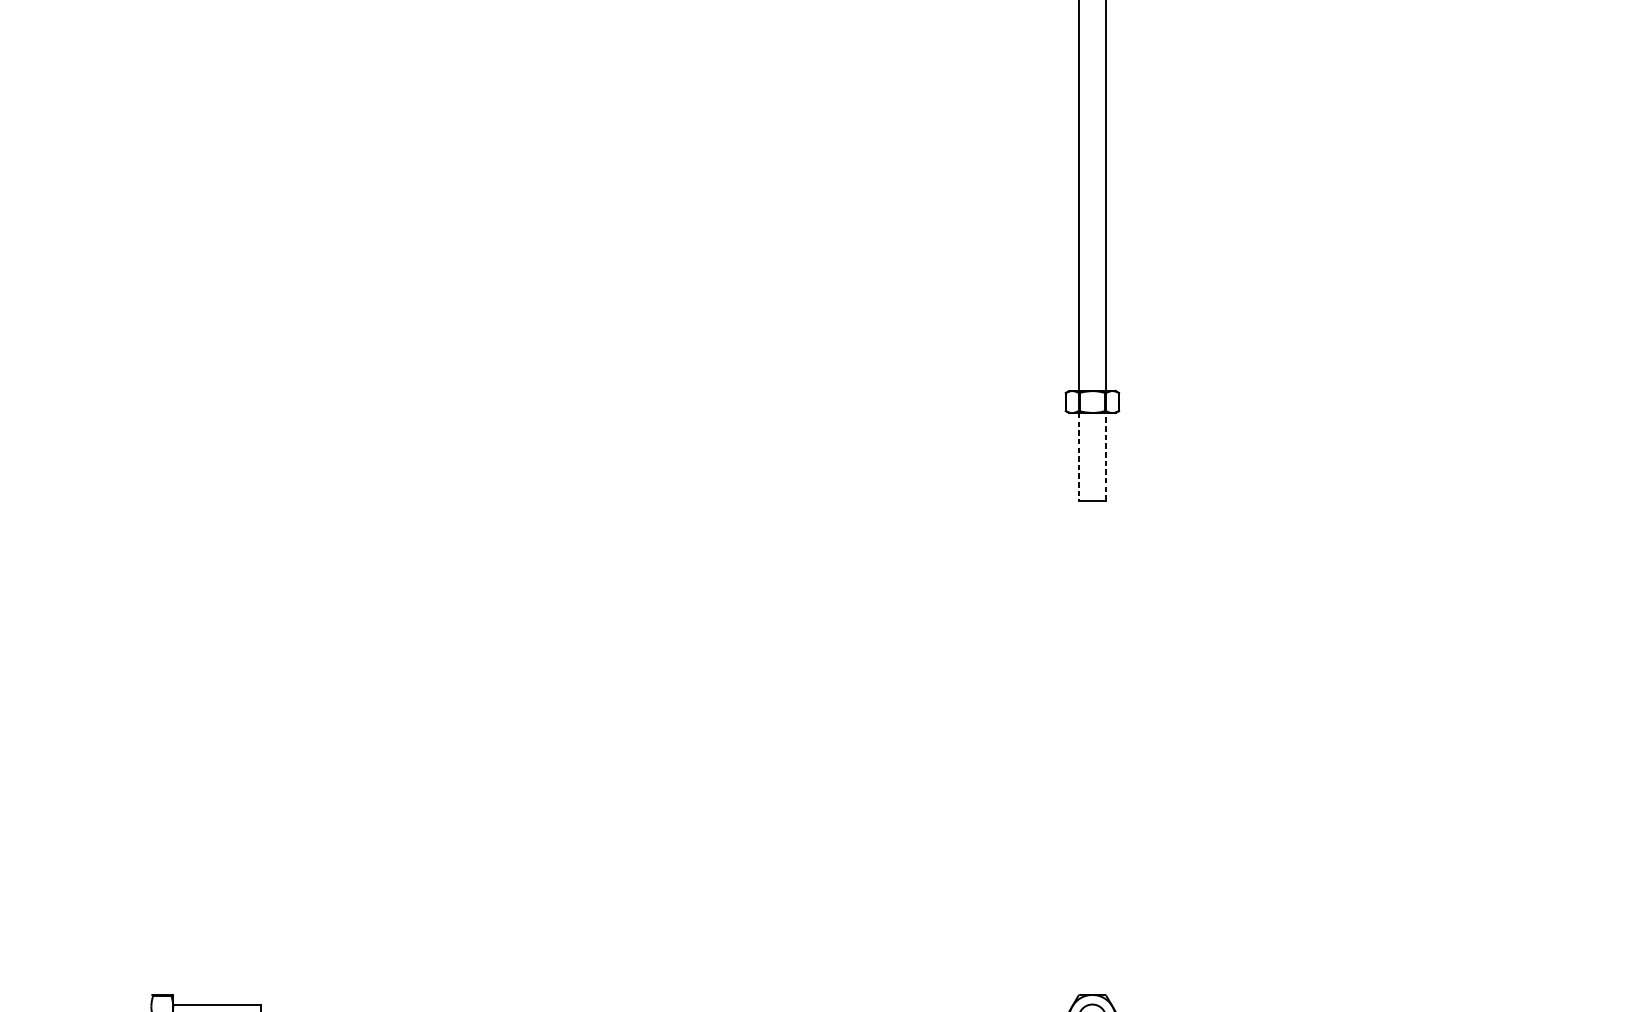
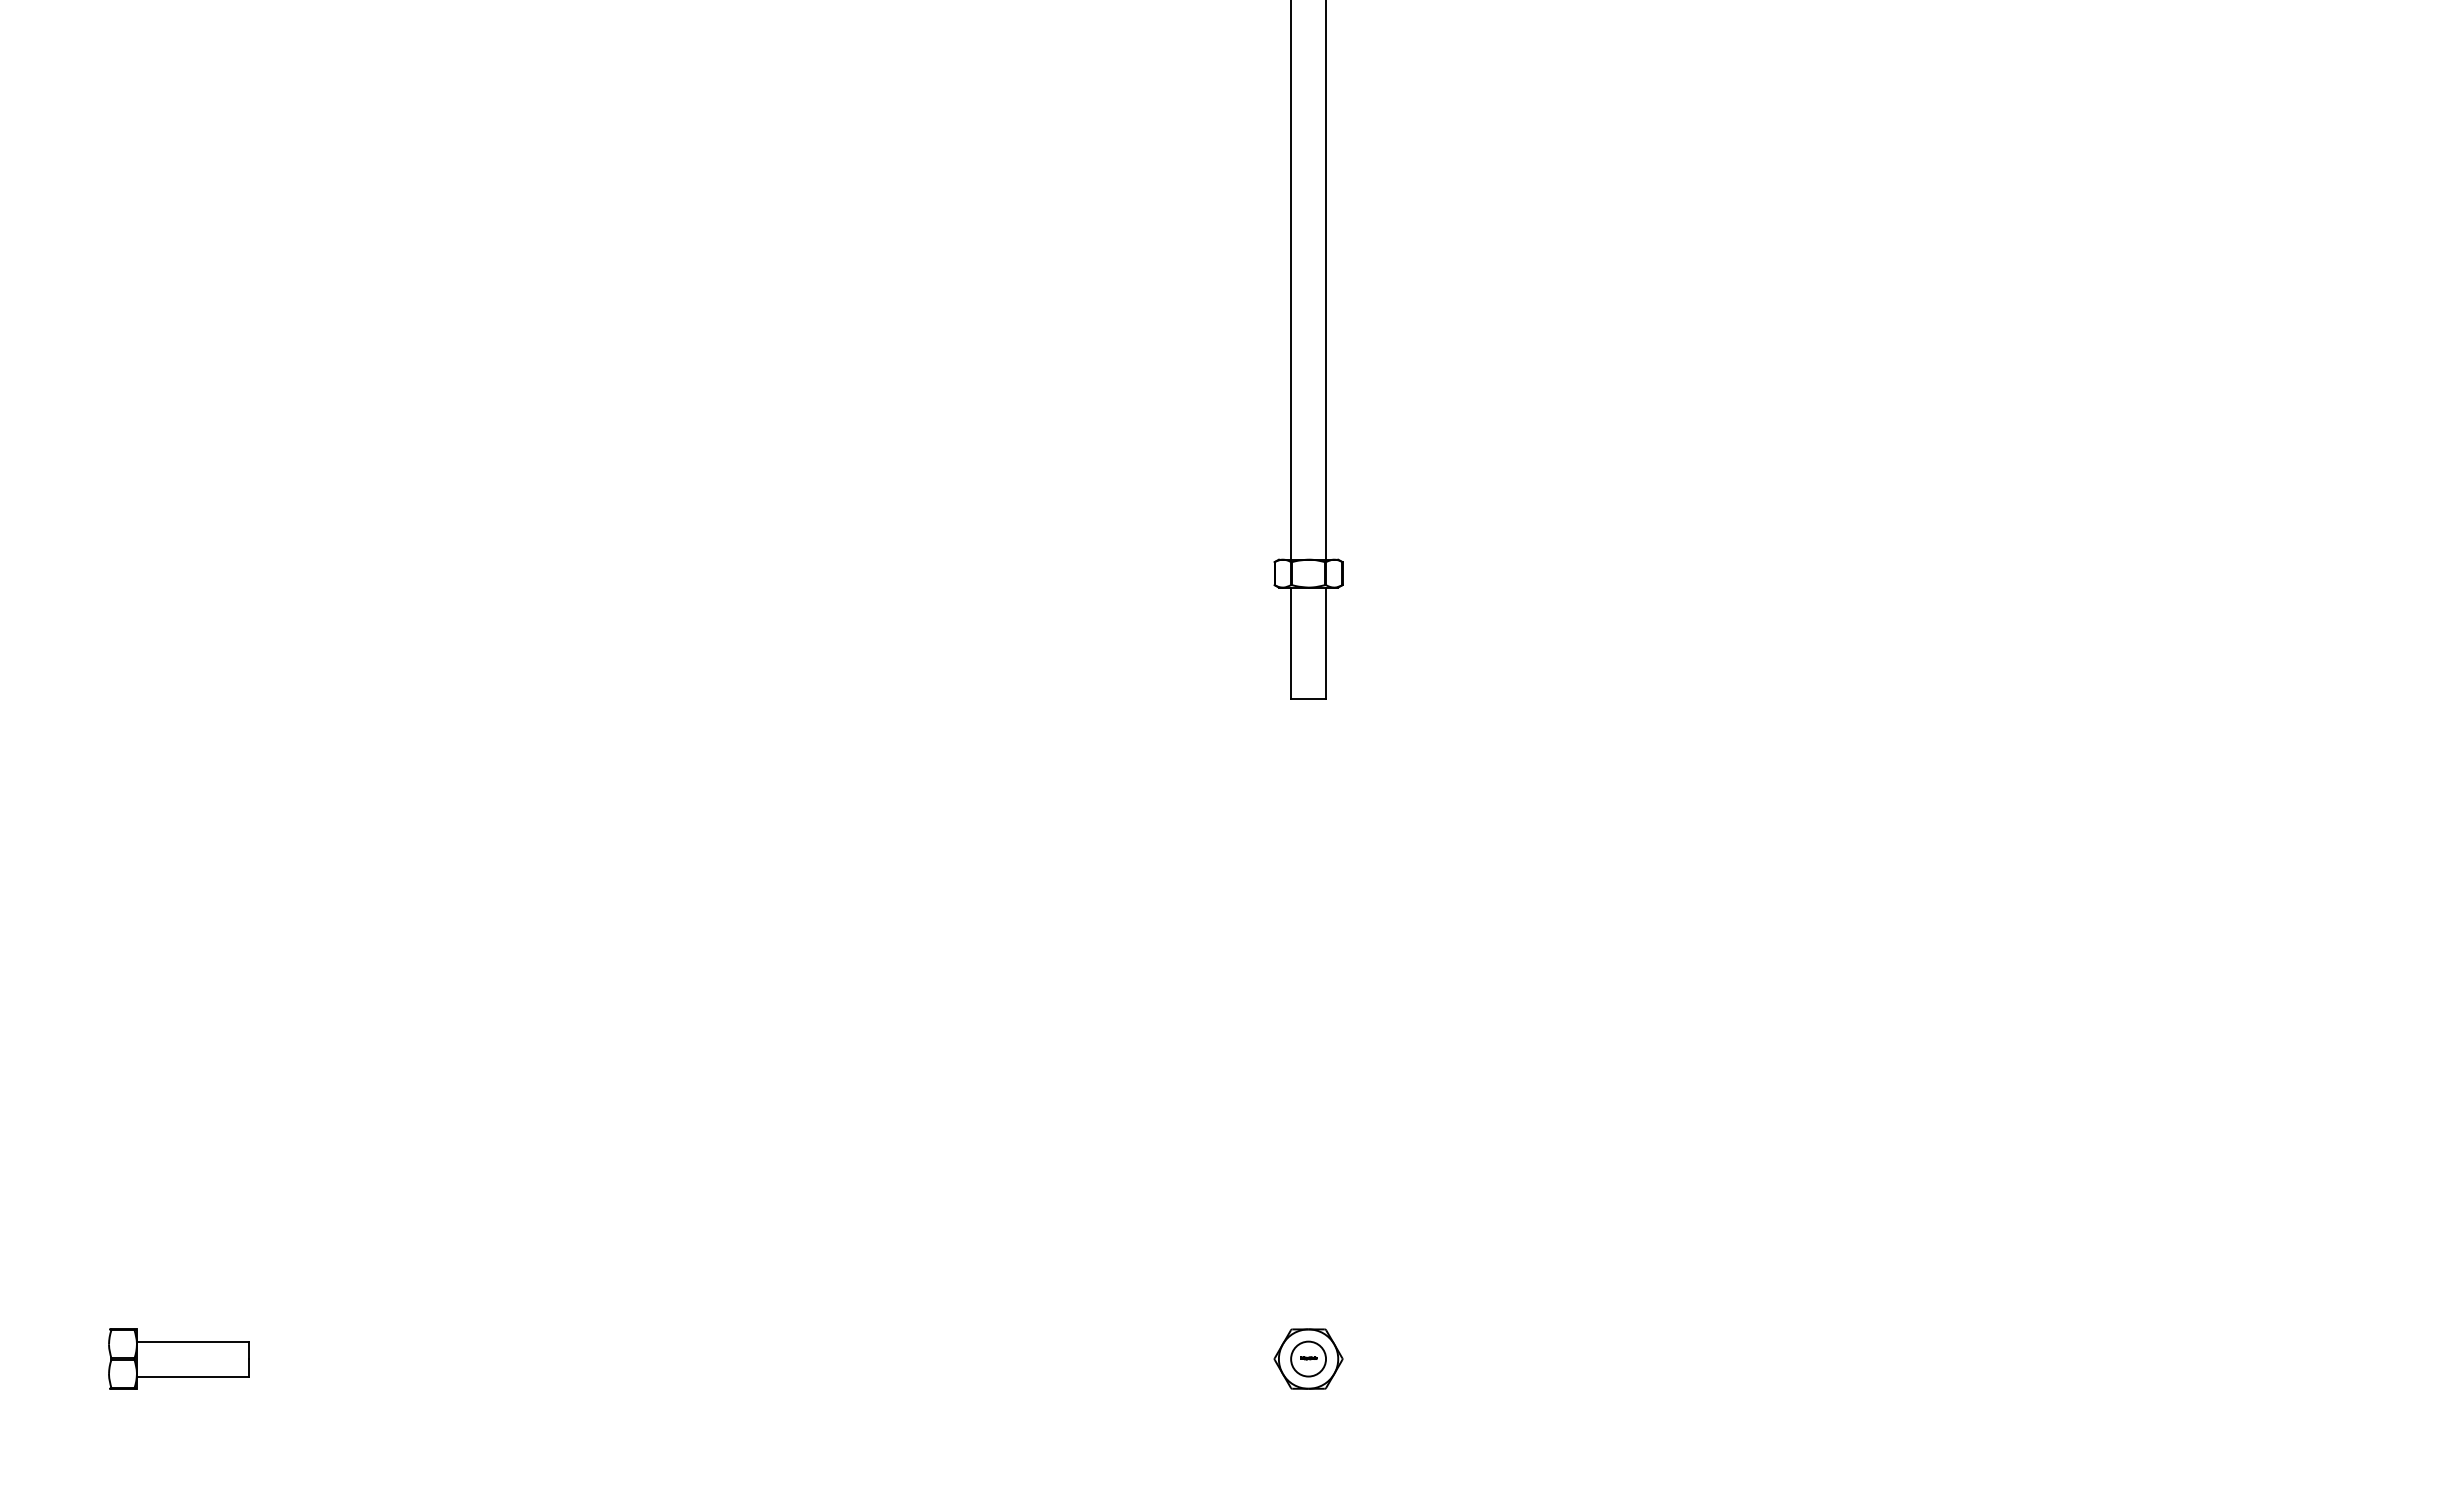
line: (1079, 456) -> (1291, 643), dashed -> solid
line: (1106, 456) -> (1326, 643), dashed -> solid

